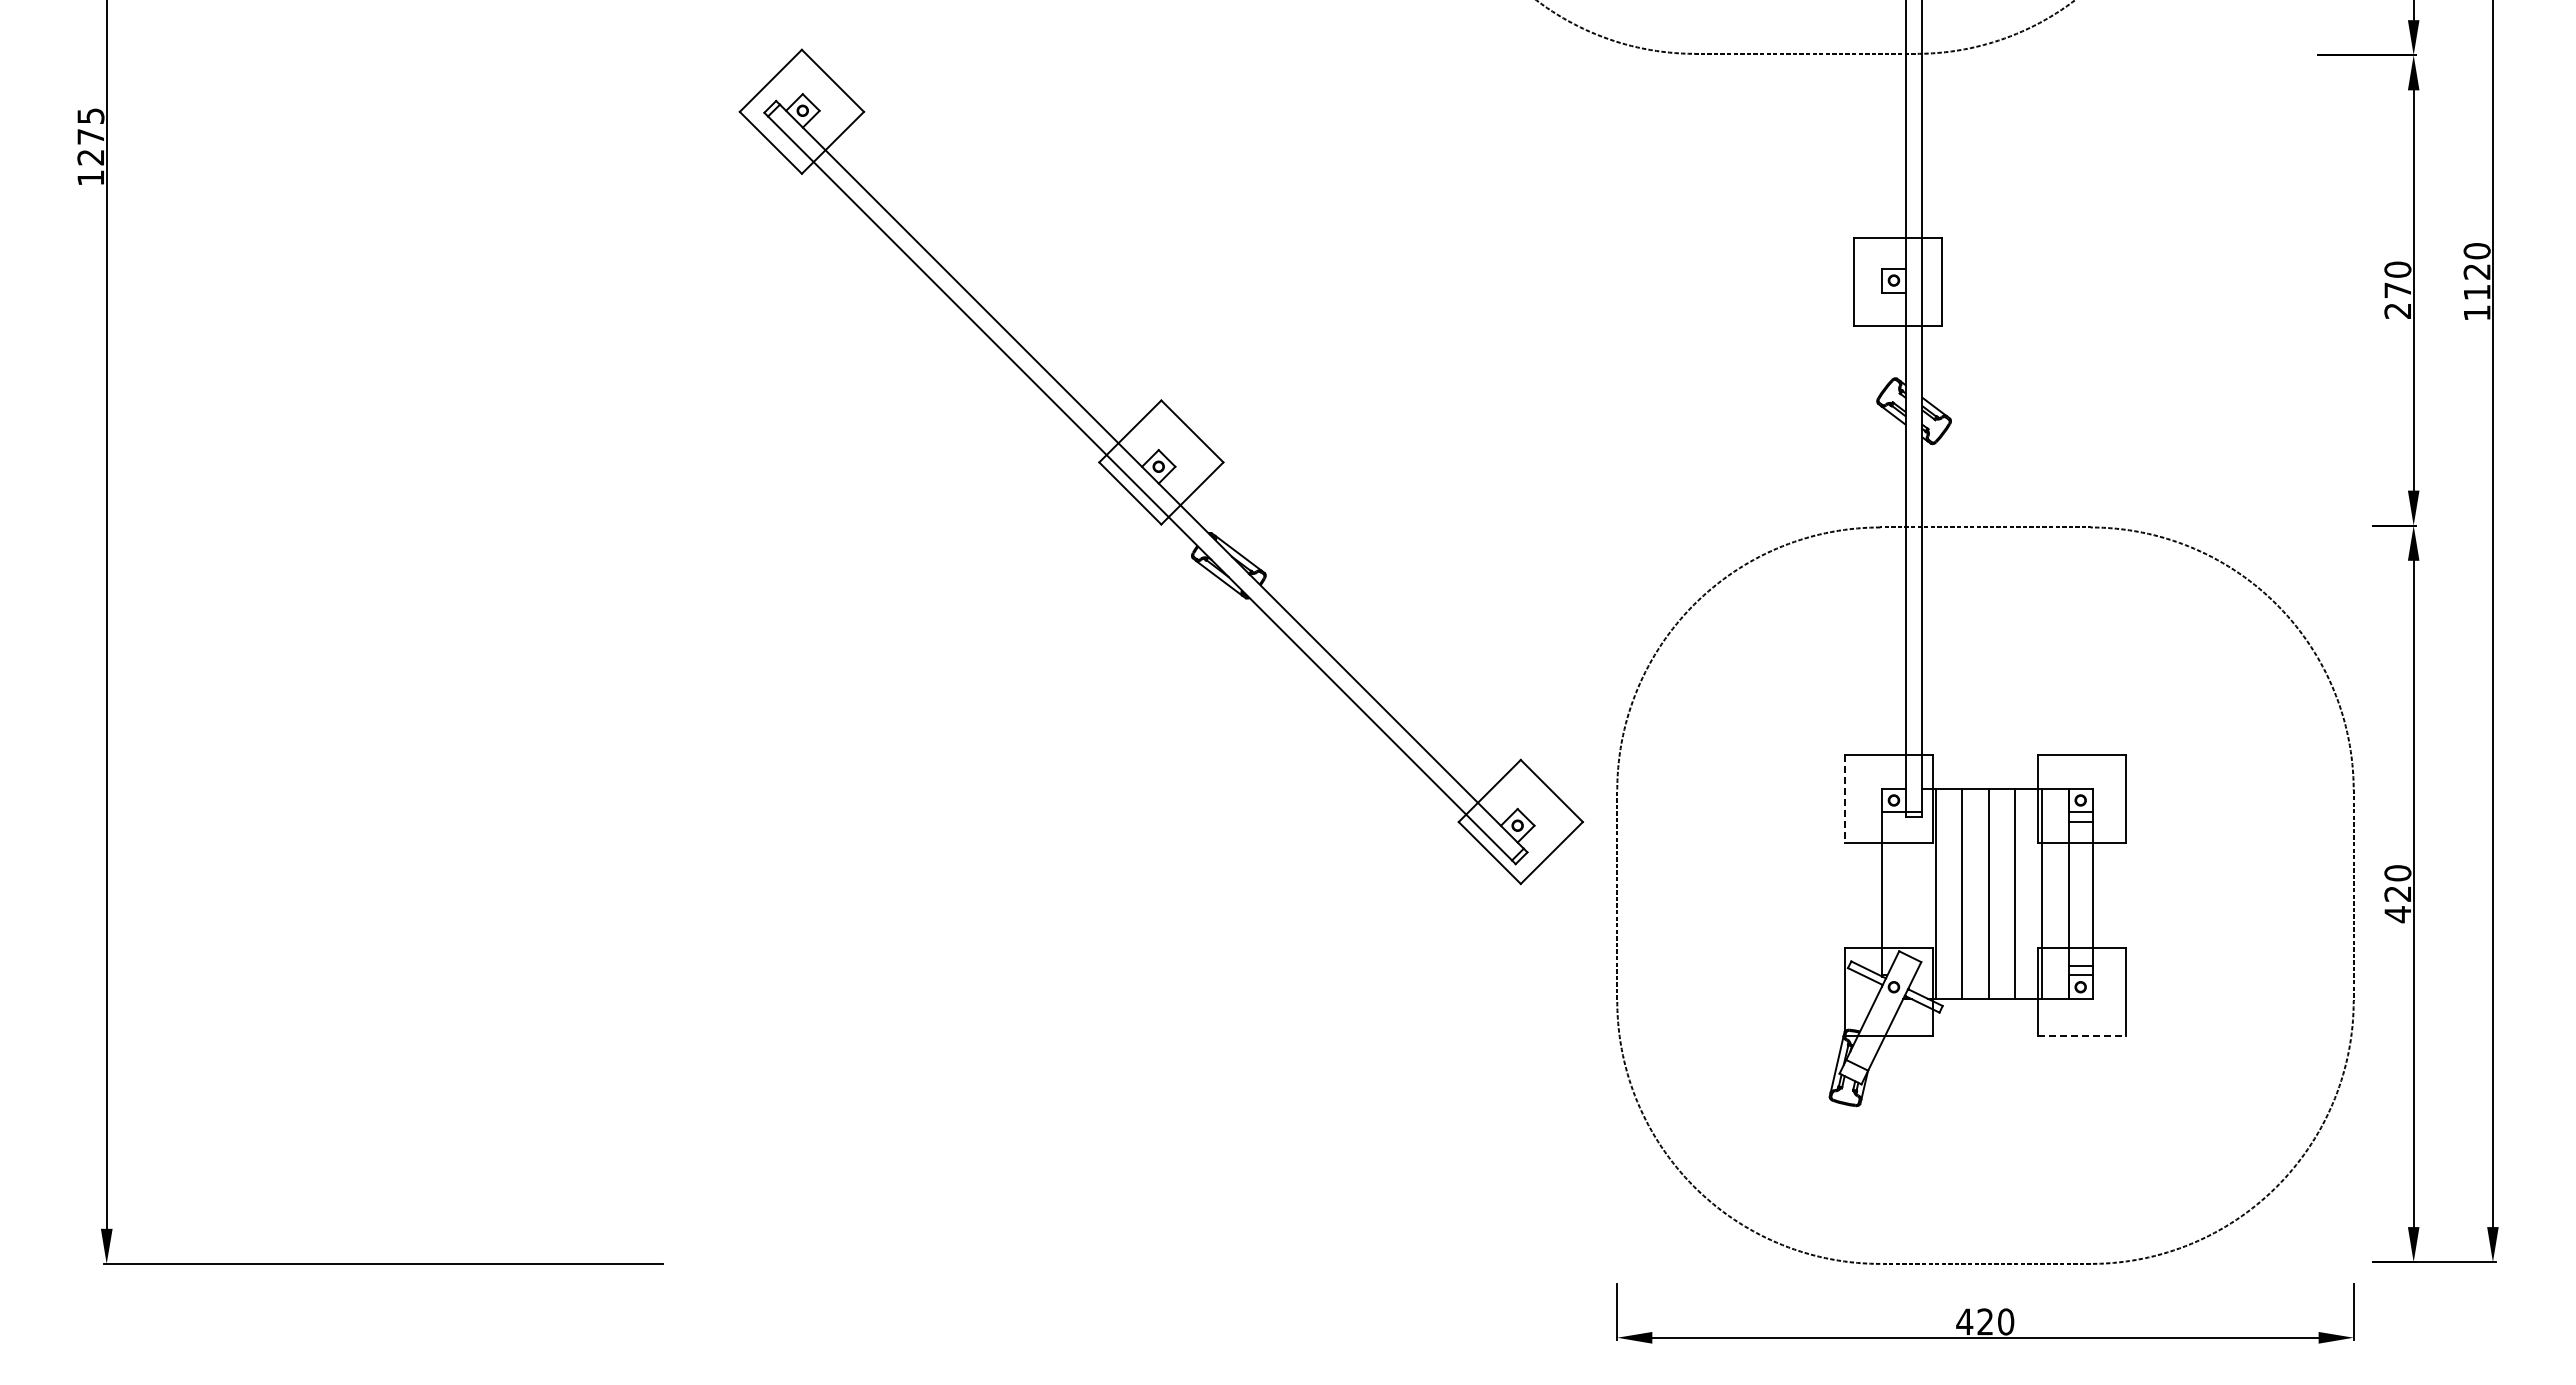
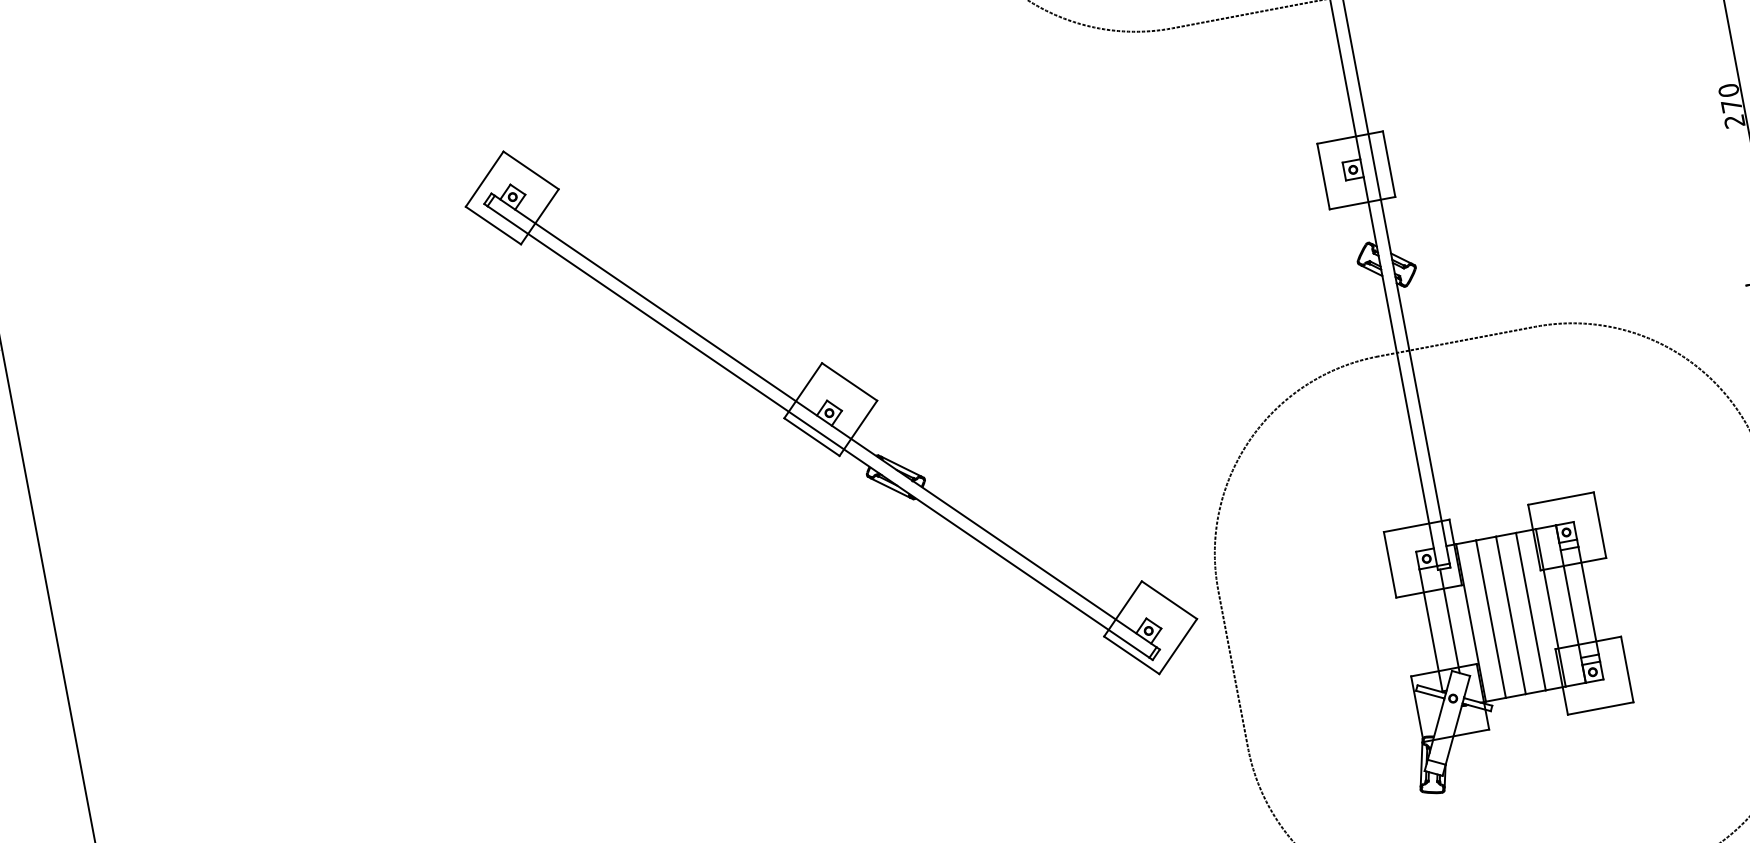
line: (1845, 799) -> (1390, 565), dashed -> solid
line: (1908, 886) -> (1449, 621), added
line: (2081, 1035) -> (1600, 708), dashed -> solid

